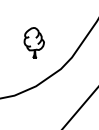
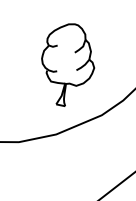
part: (34, 42) -> (68, 63), size x1.67

